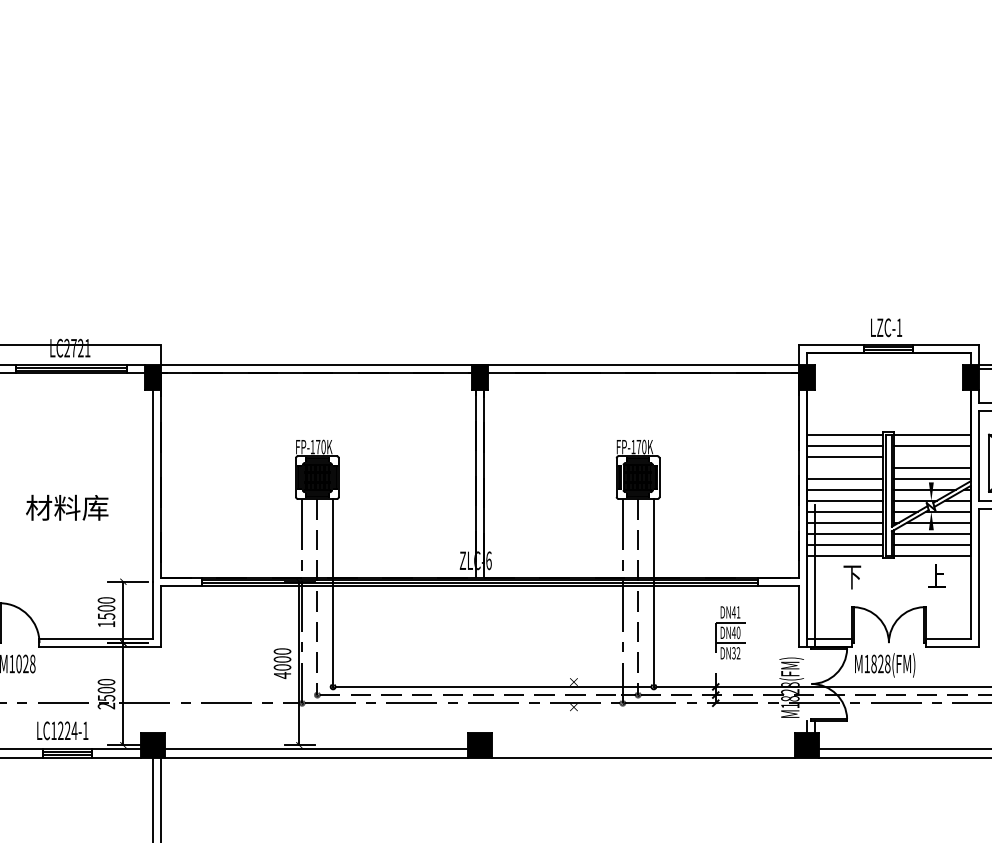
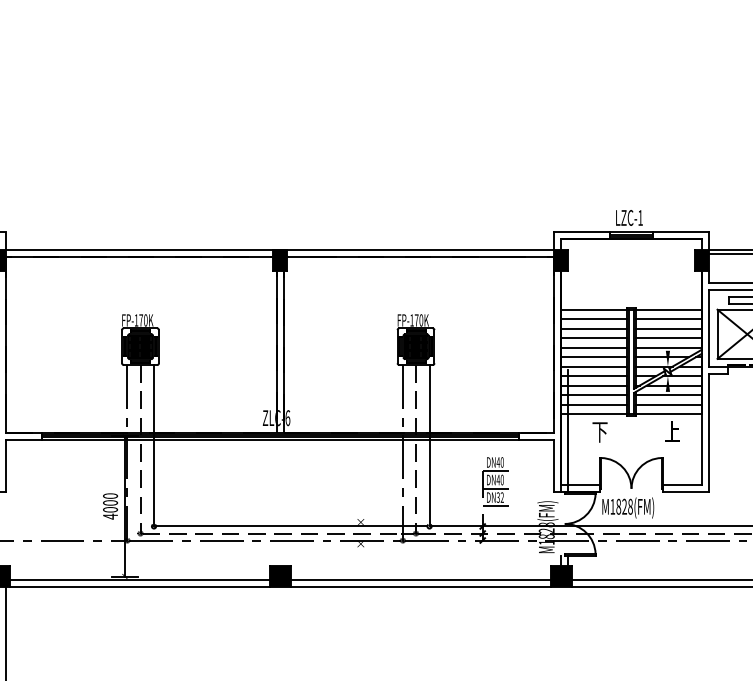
line: (932, 456) -> (668, 328), added
line: (845, 467) -> (594, 338), added
text: (738, 612) -> (502, 462), DN41 -> DN40
line: (730, 663) -> (495, 506), added
line: (643, 749) -> (420, 580), added

